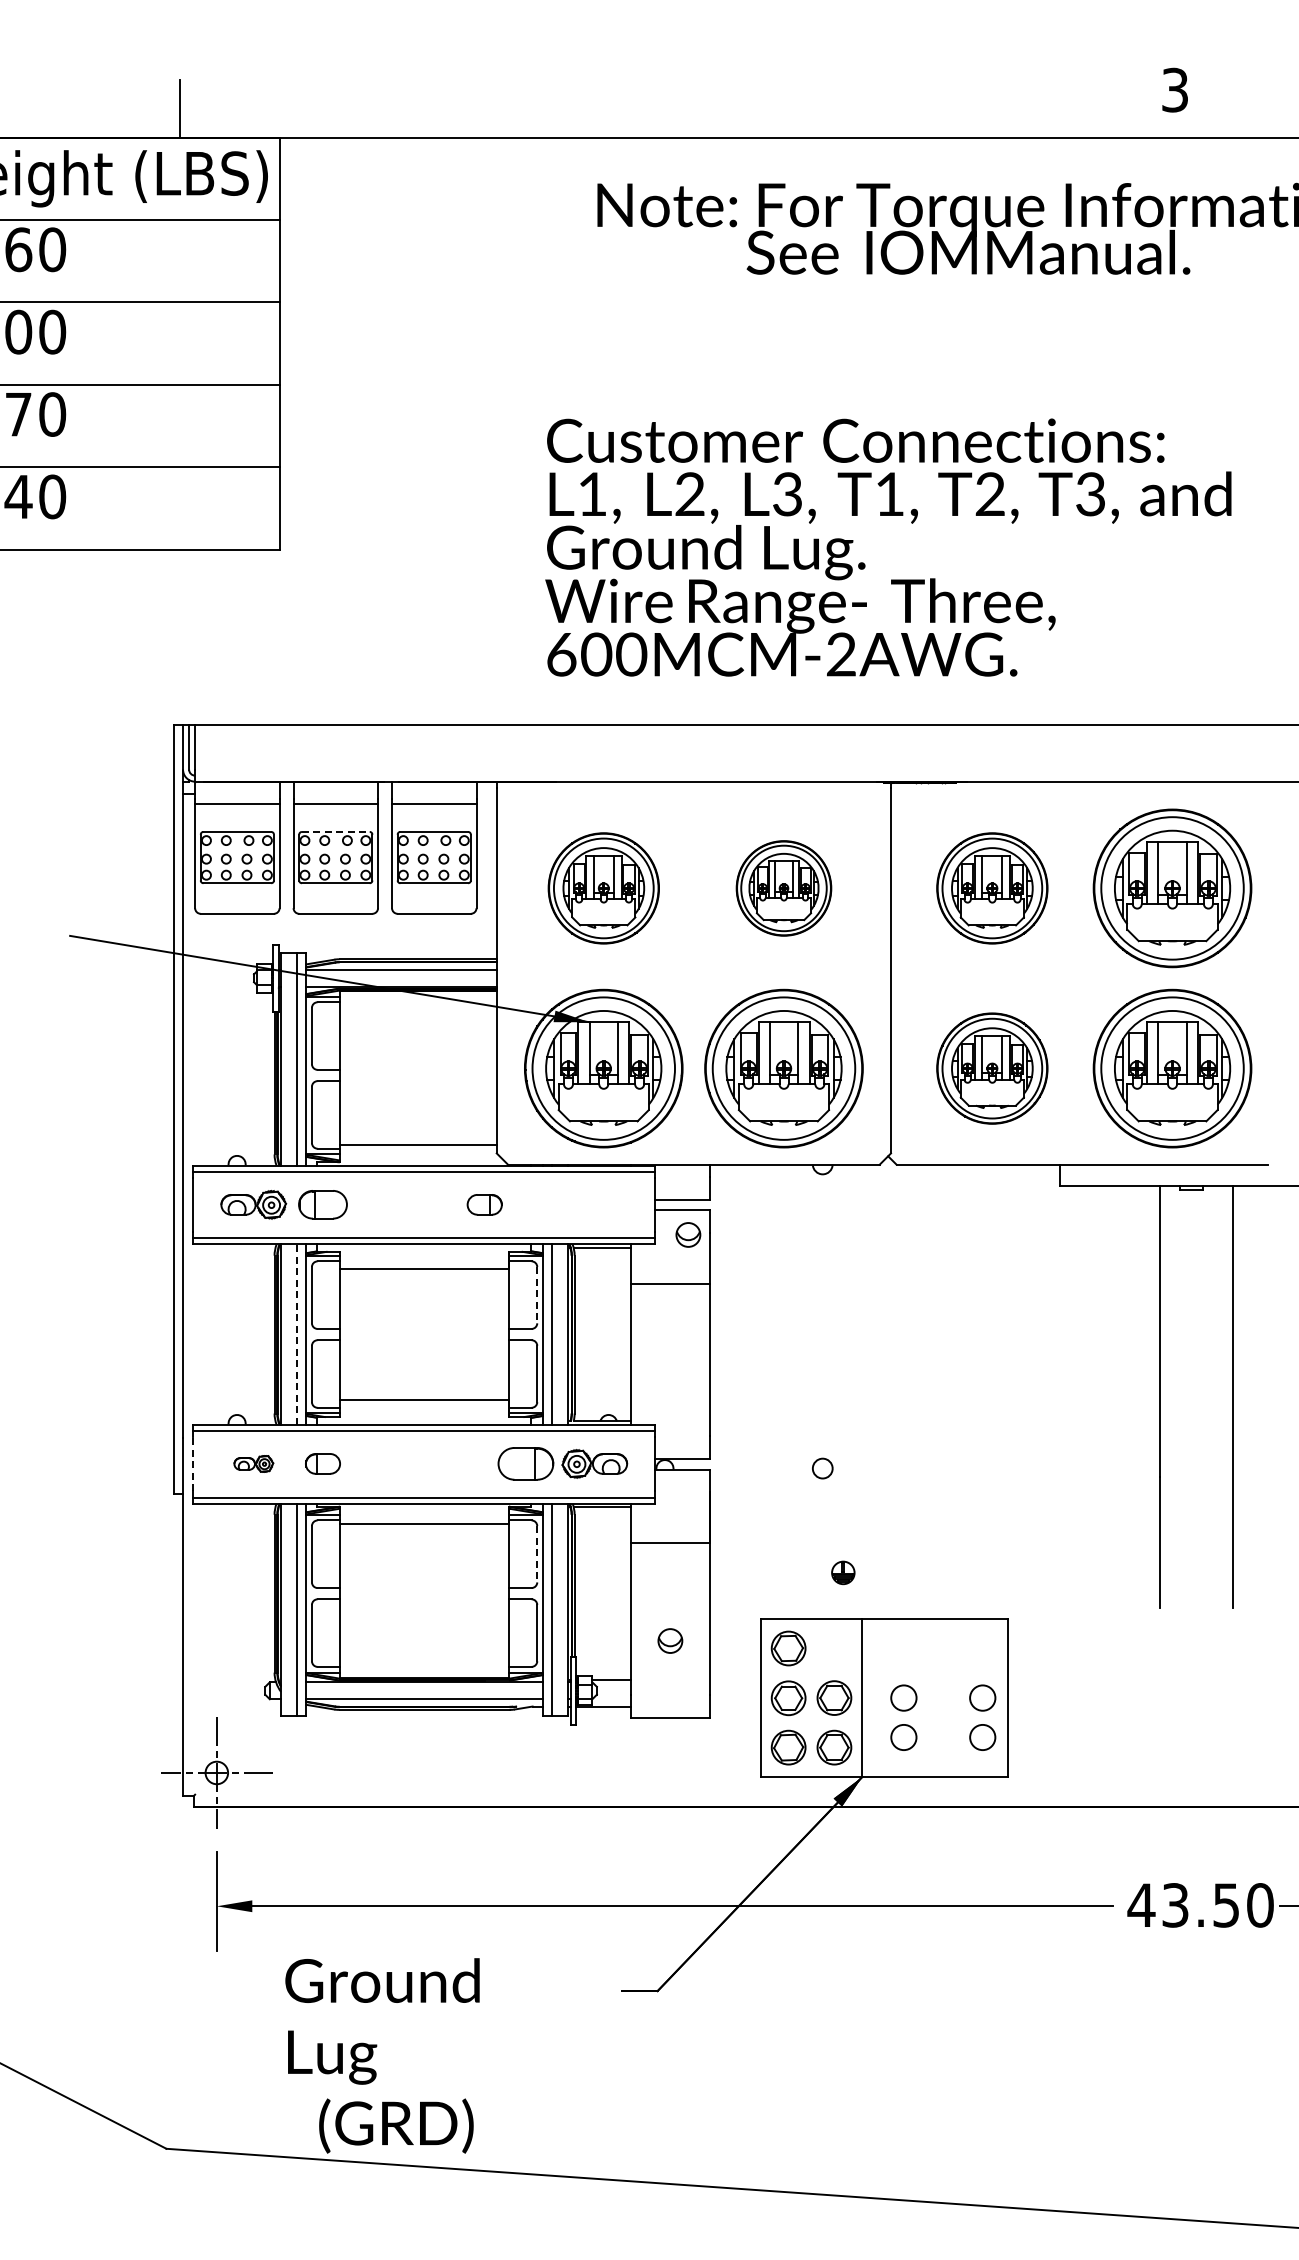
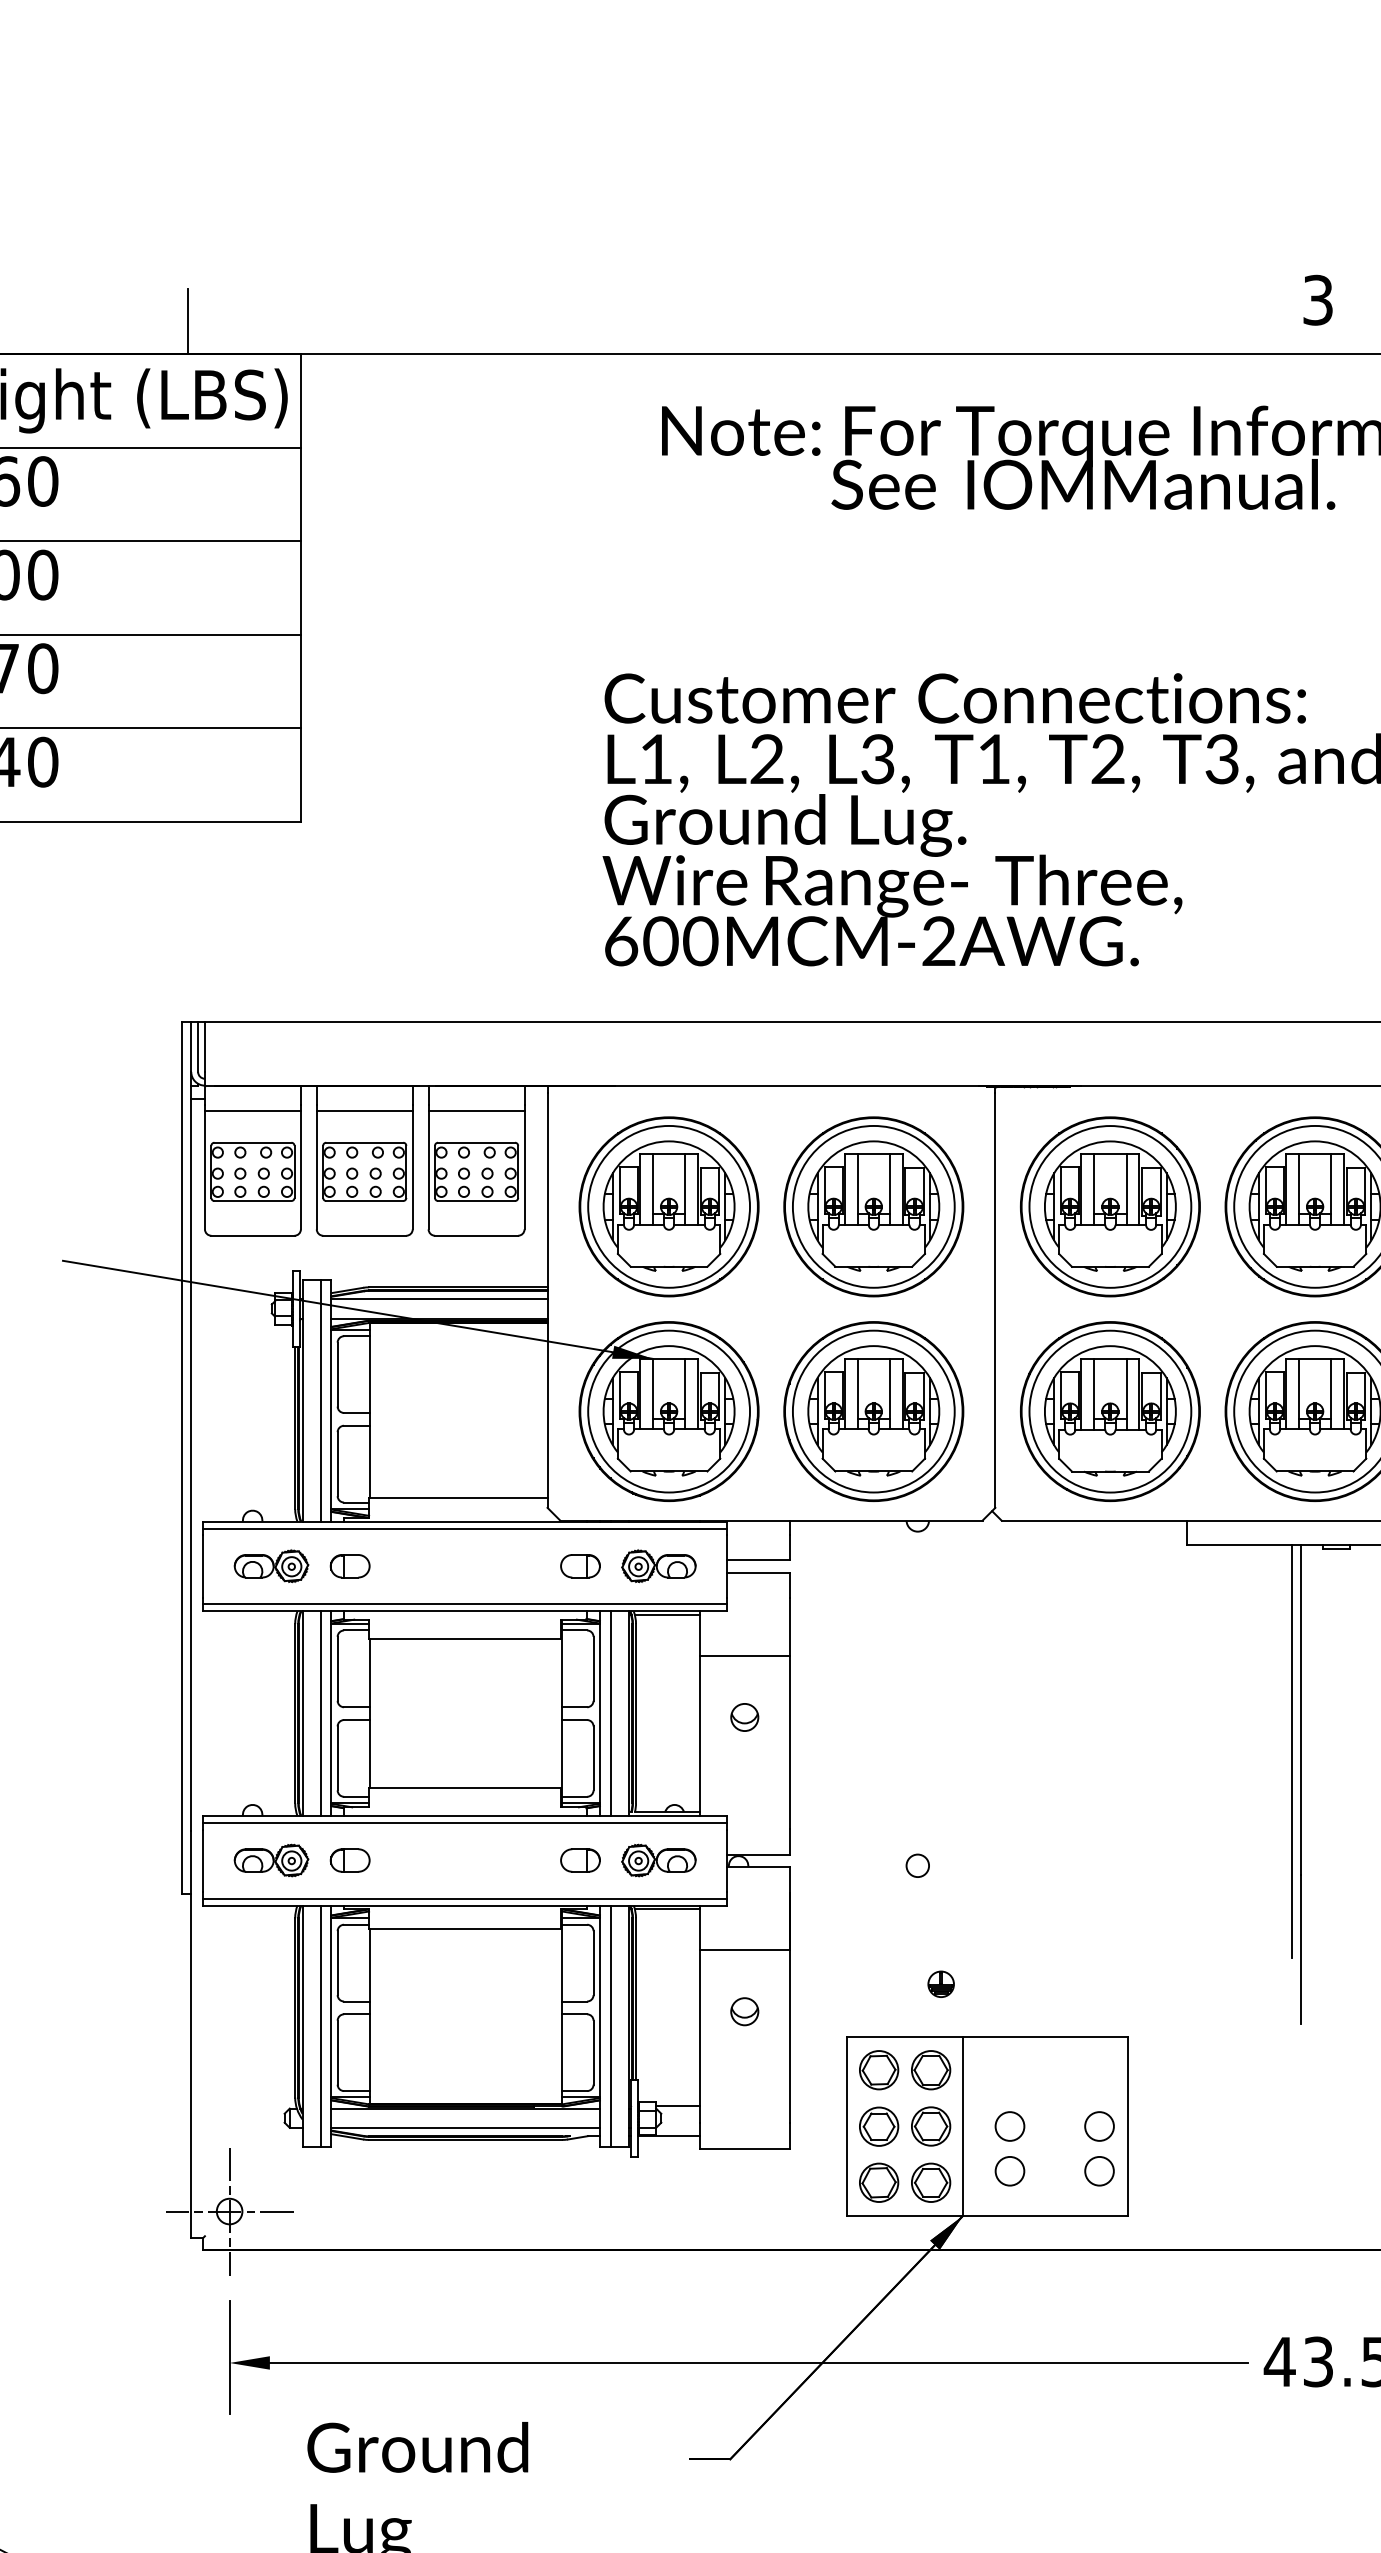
line: (335, 831) -> (364, 1142), dashed -> solid
part: (603, 888) -> (668, 1206), size x1.43
part: (783, 888) -> (873, 1206), size x1.67
part: (992, 888) -> (1110, 1206), size x1.43
part: (992, 1068) -> (1110, 1411), size x1.43
part: (322, 1204) -> (349, 1565), size x0.71
part: (484, 1204) -> (580, 1565), moved
part: (594, 1204) -> (658, 1565), added
part: (688, 1234) -> (744, 1716), moved
line: (537, 1295) -> (593, 1669), dashed -> solid
line: (297, 1334) -> (321, 1713), dashed -> solid
line: (1151, 1367) -> (1291, 1751), added
line: (193, 1463) -> (203, 1860), dashed -> solid
part: (253, 1463) -> (271, 1860), size x1.67
part: (525, 1463) -> (580, 1860), size x0.62
line: (537, 1554) -> (593, 1963), dashed -> solid
part: (670, 1640) -> (744, 2011), moved
part: (834, 1648) -> (931, 2070), added

